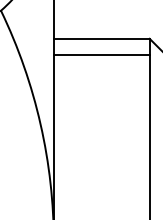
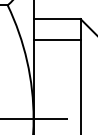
line: (100, 53) -> (56, 39), moved

